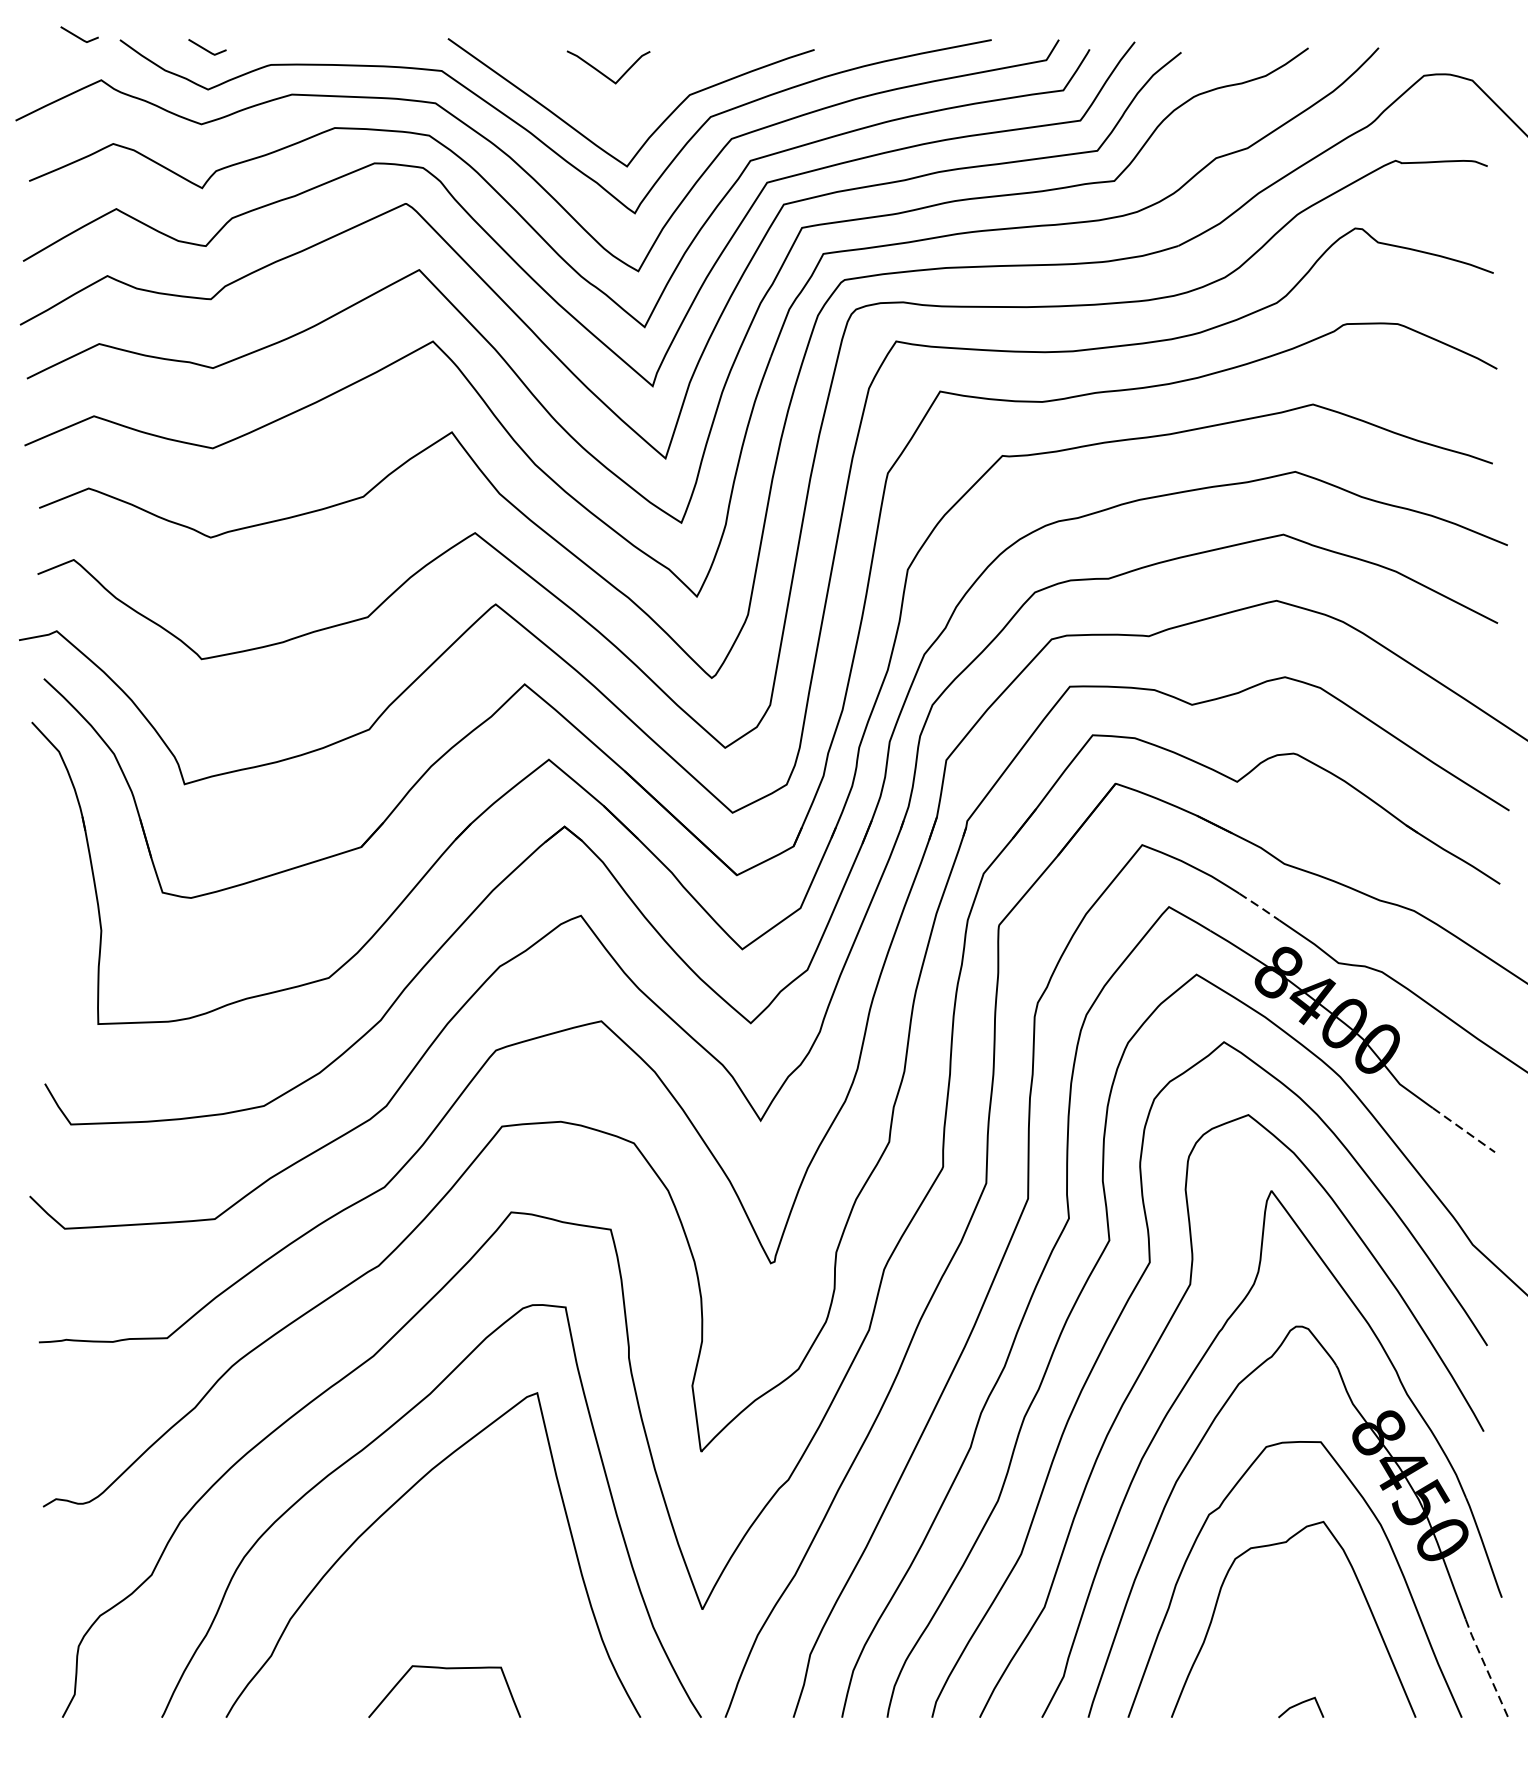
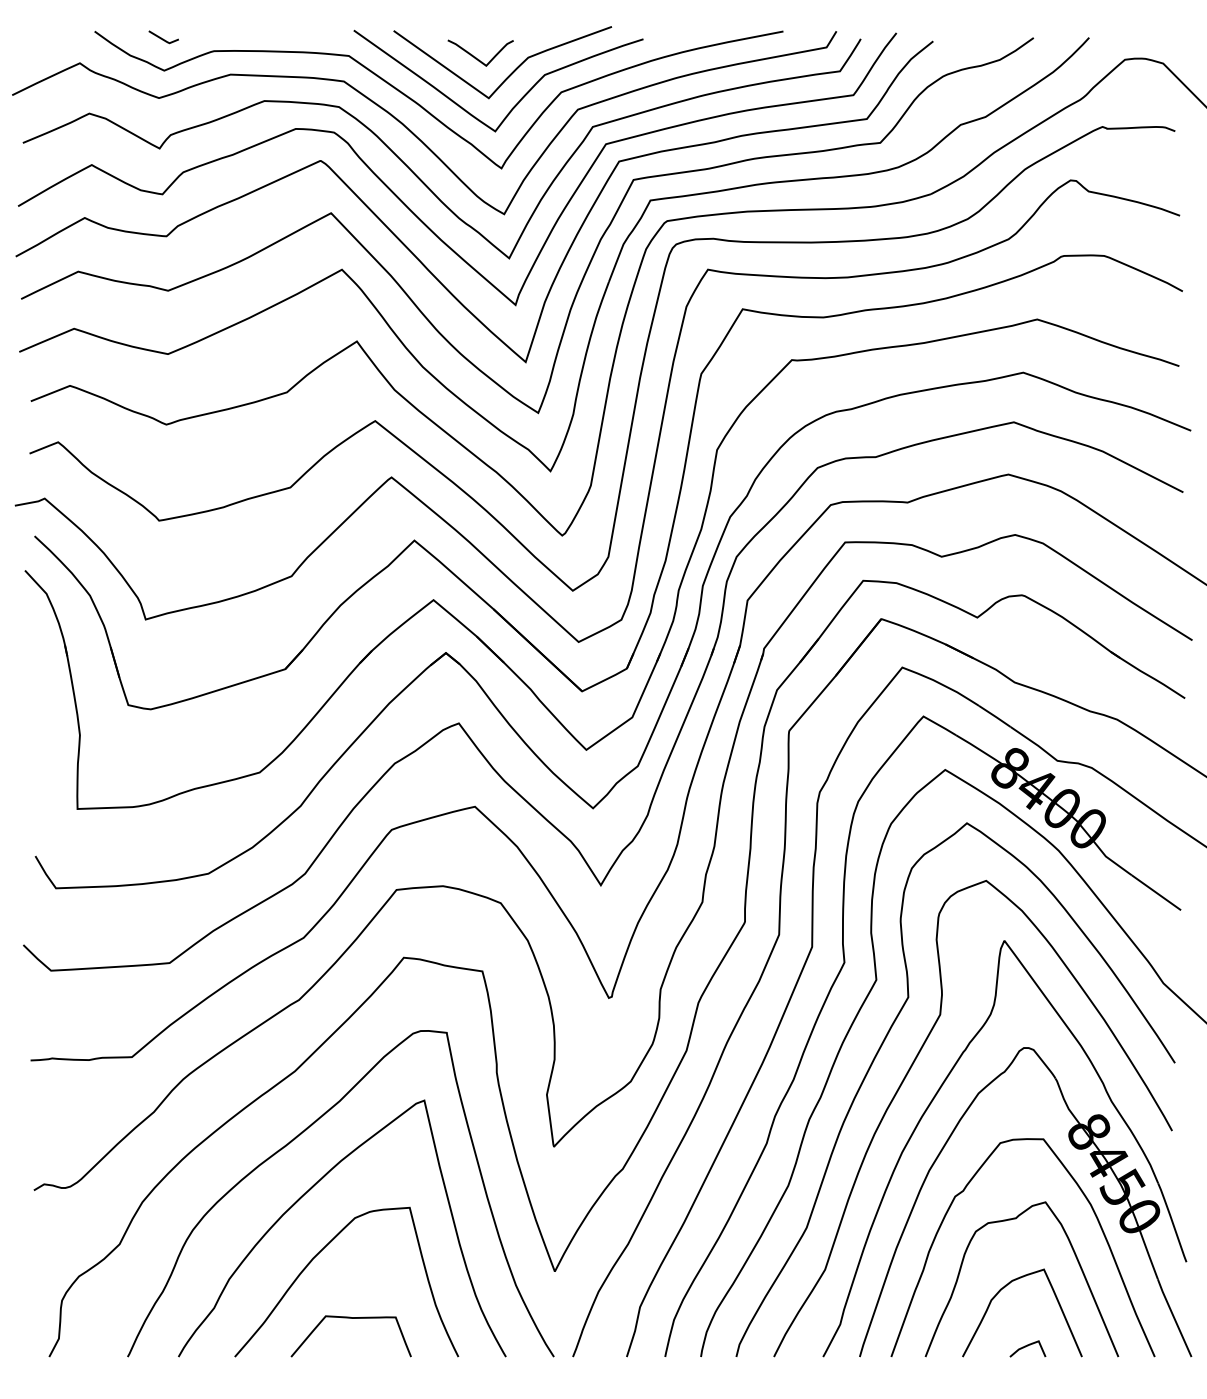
line: (79, 36) -> (62, 28), removed
curve: (648, 90) -> (512, 71), added
line: (1260, 907) -> (995, 716), dashed -> solid
line: (1463, 1131) -> (1156, 893), dashed -> solid
curve: (404, 1586) -> (319, 1253), added
curve: (1271, 1630) -> (1004, 1288), added
line: (1485, 1667) -> (1173, 1317), dashed -> solid

